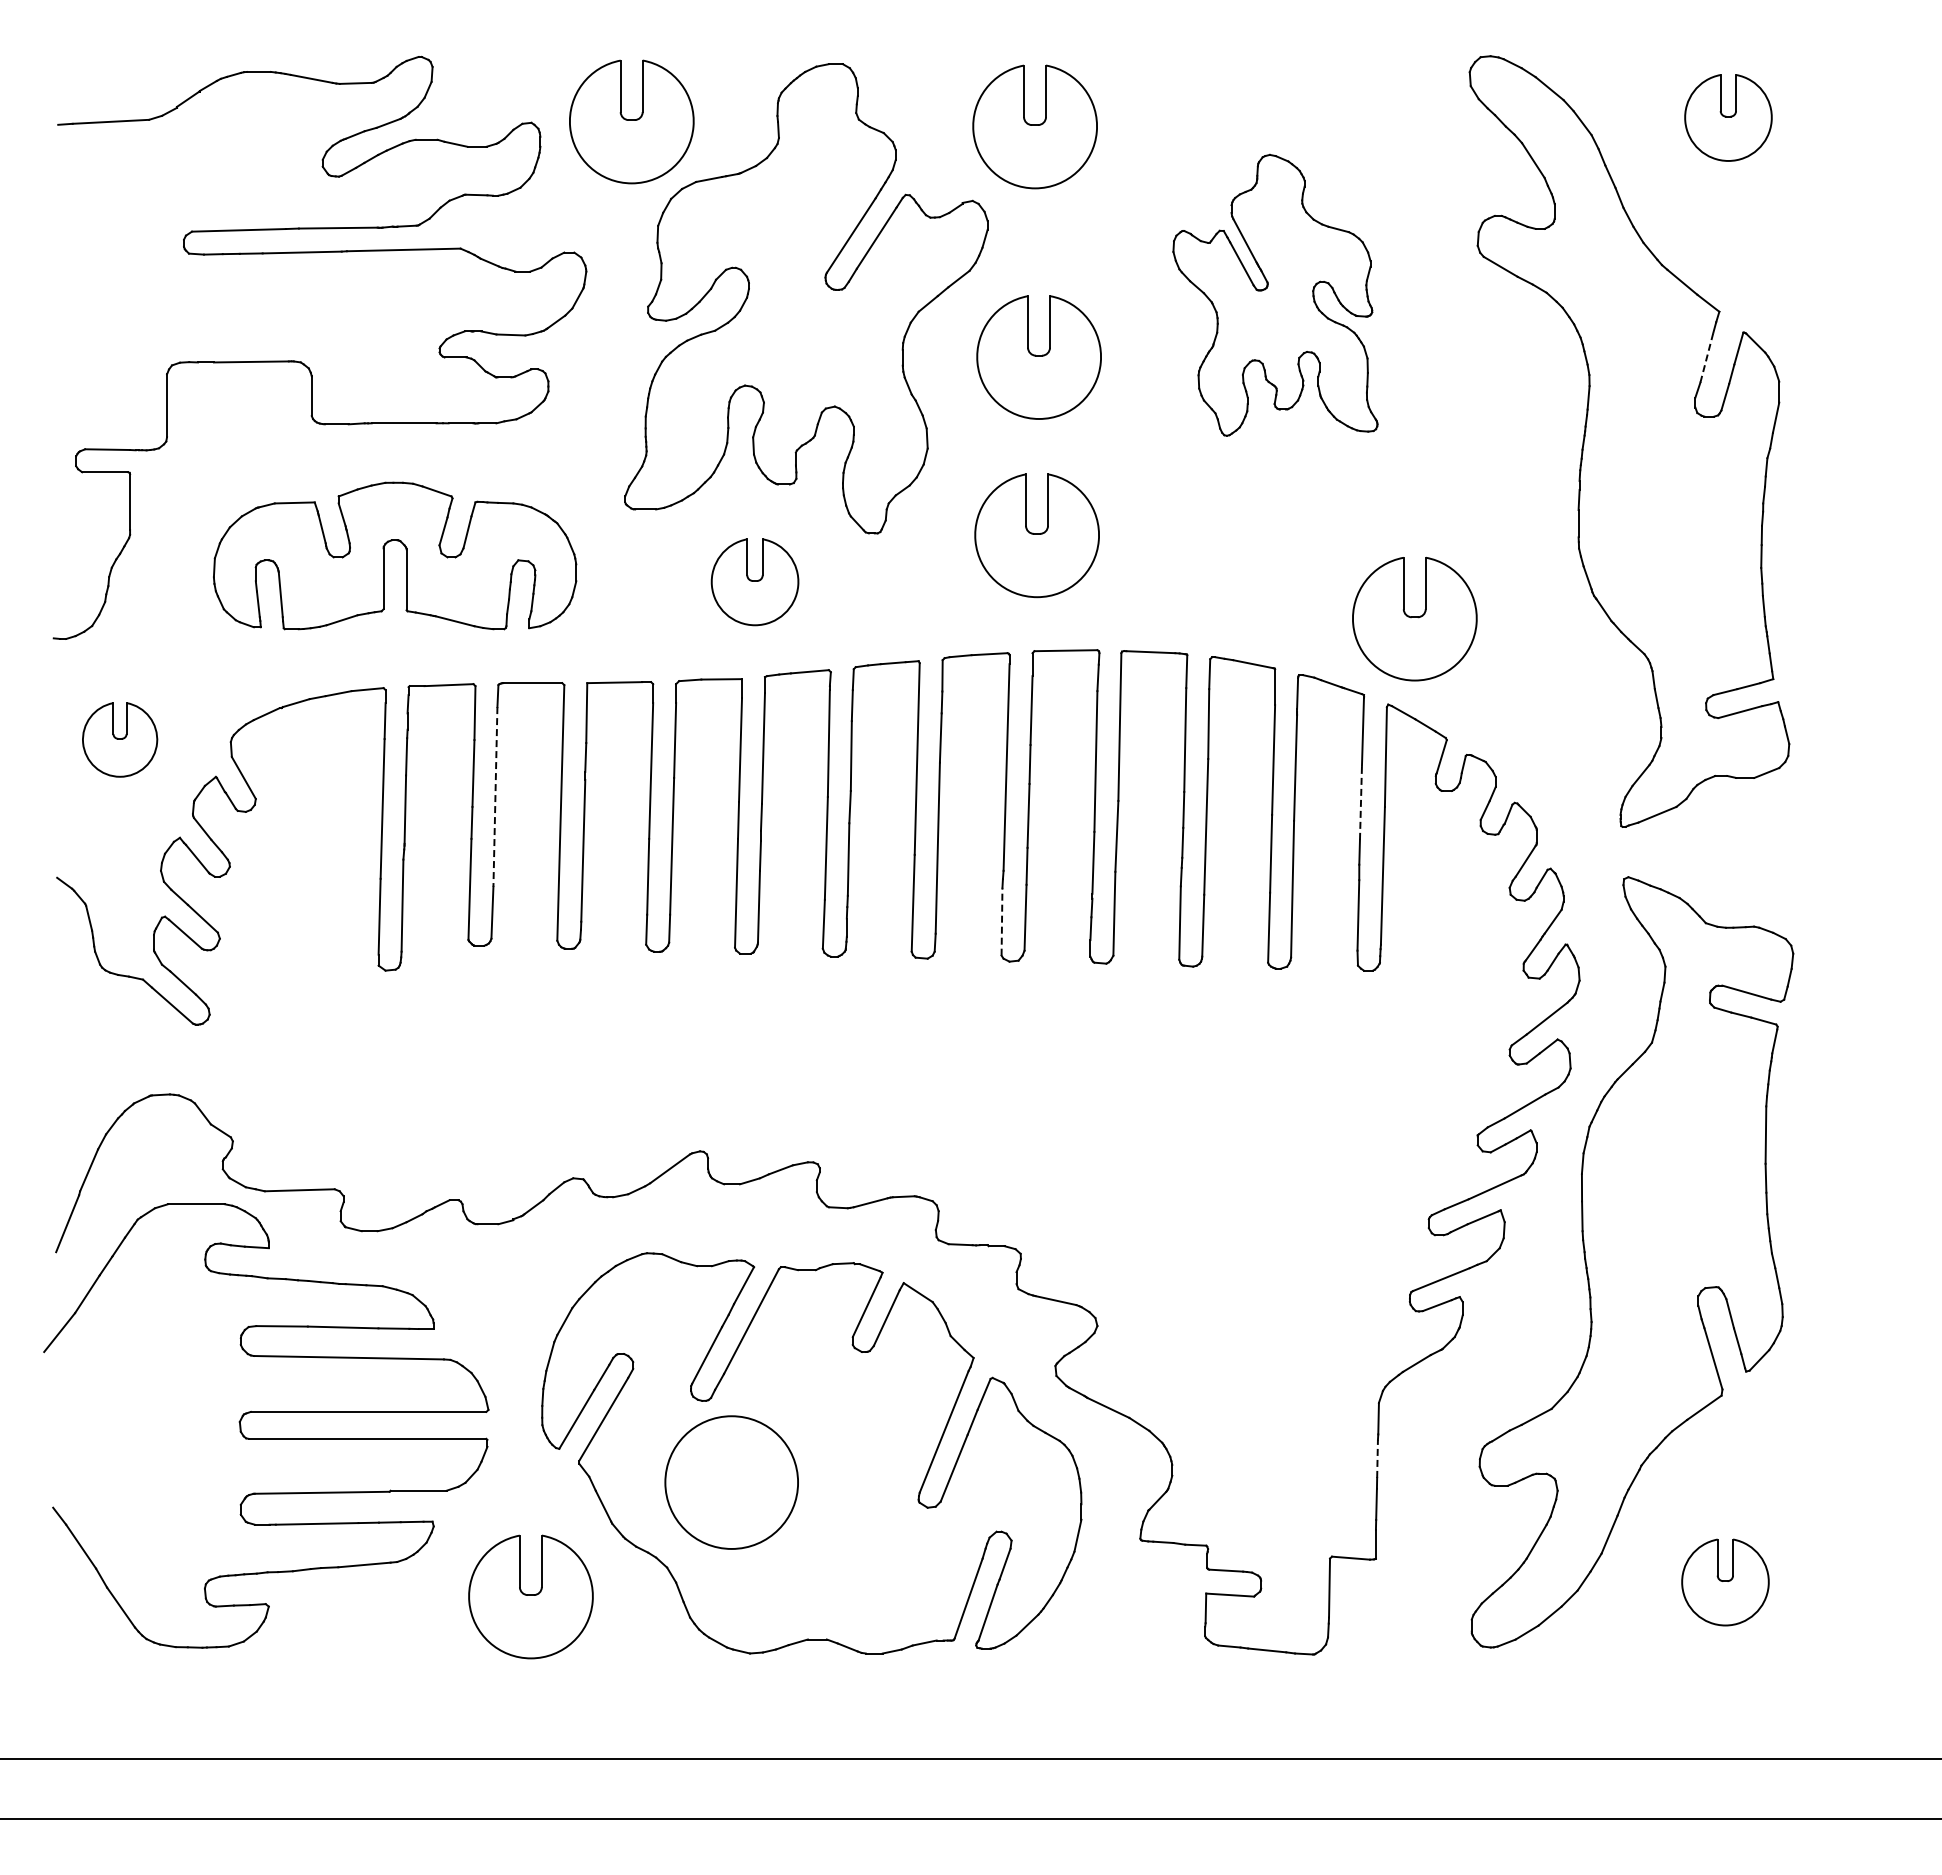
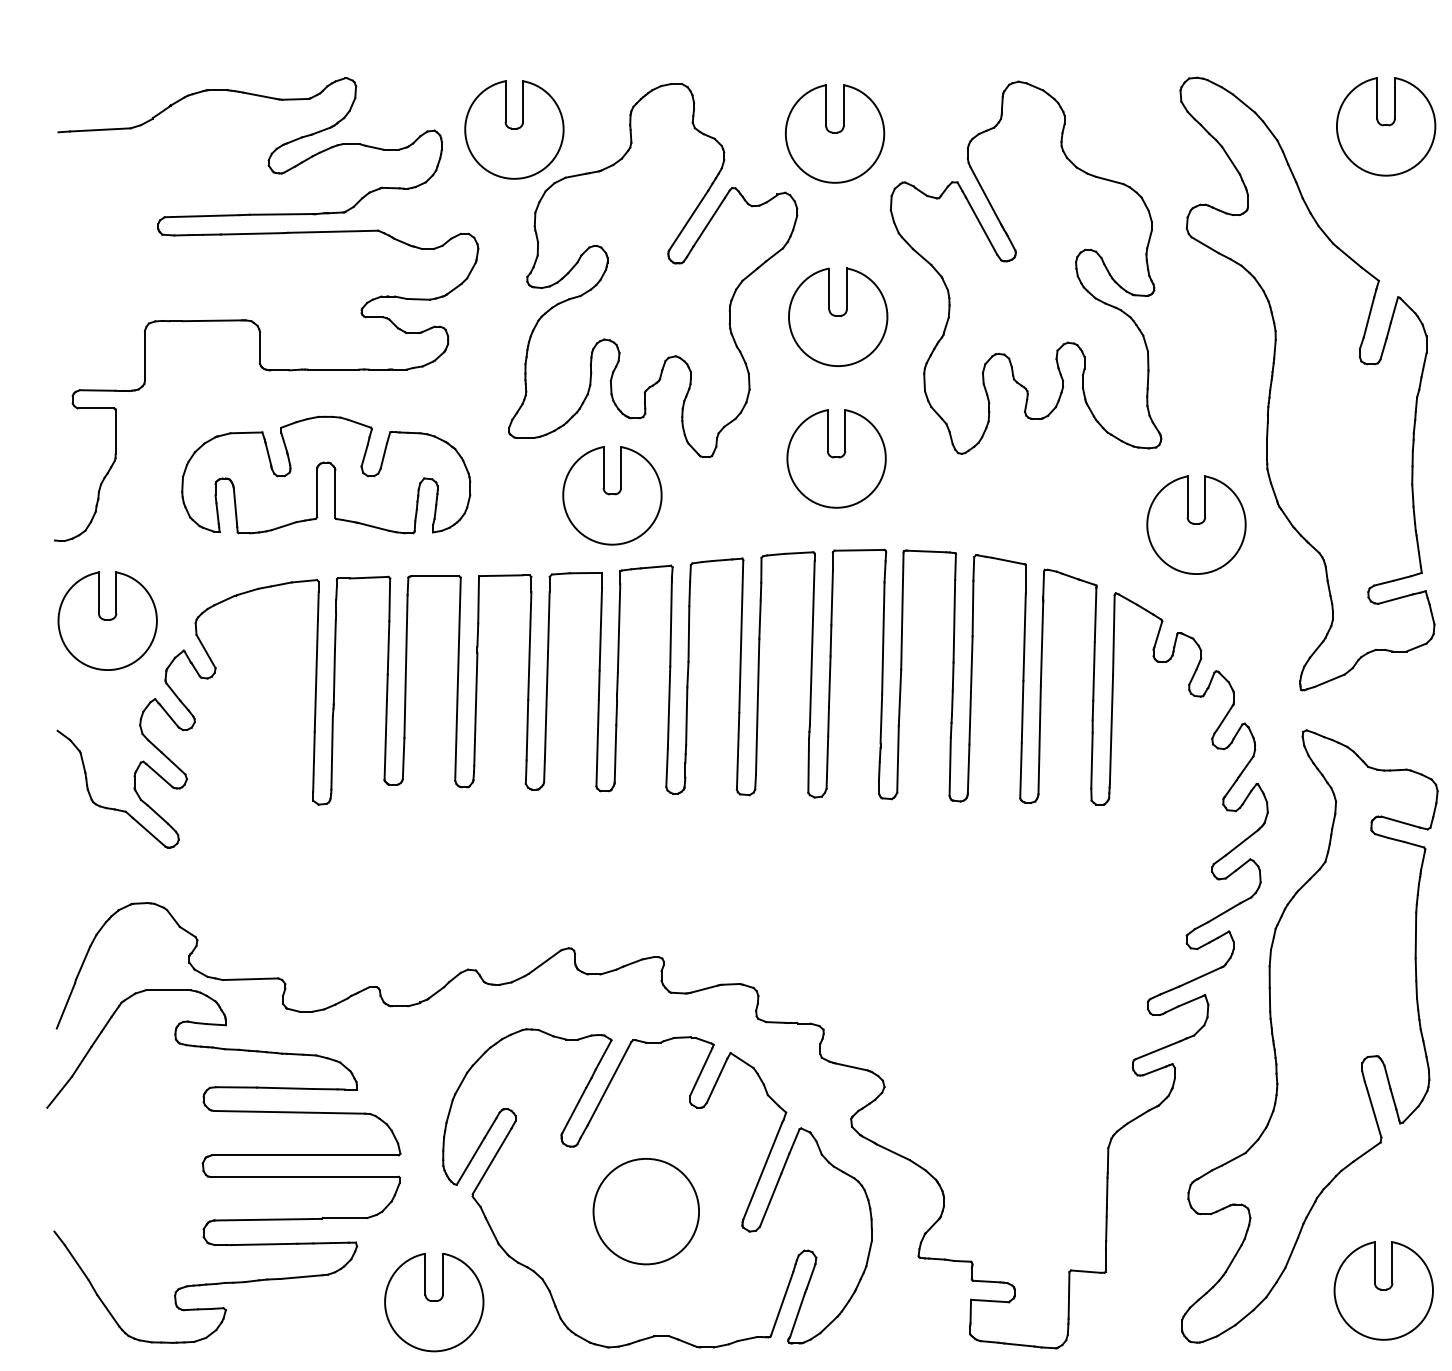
part: (1728, 117) -> (1386, 126), size x1.43
part: (1275, 295) -> (1026, 267), size x1.67
line: (1706, 357) -> (1368, 317), dashed -> solid
part: (754, 582) -> (611, 496), size x1.43
part: (1414, 618) -> (1196, 524), moved
part: (119, 739) -> (107, 620), size x1.67
line: (495, 796) -> (406, 666), dashed -> solid
line: (1360, 802) -> (1093, 670), dashed -> solid
line: (1002, 921) -> (809, 765), dashed -> solid
line: (1377, 1458) -> (1107, 1192), dashed -> solid
circle: (731, 1482) -> (646, 1211), moved
part: (1725, 1582) -> (1383, 1291), size x1.43

